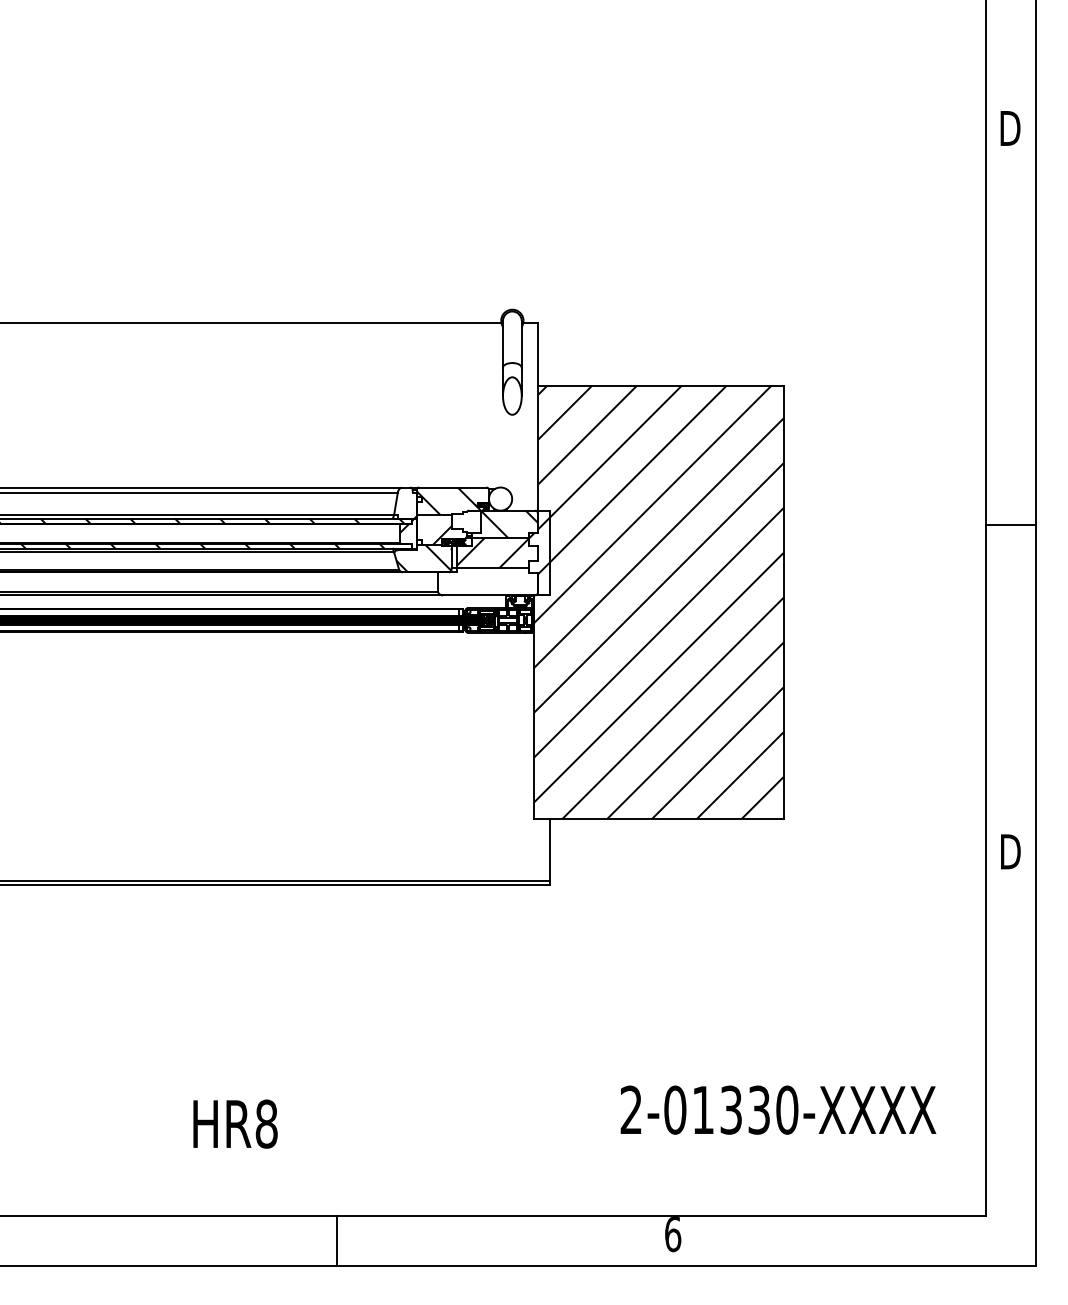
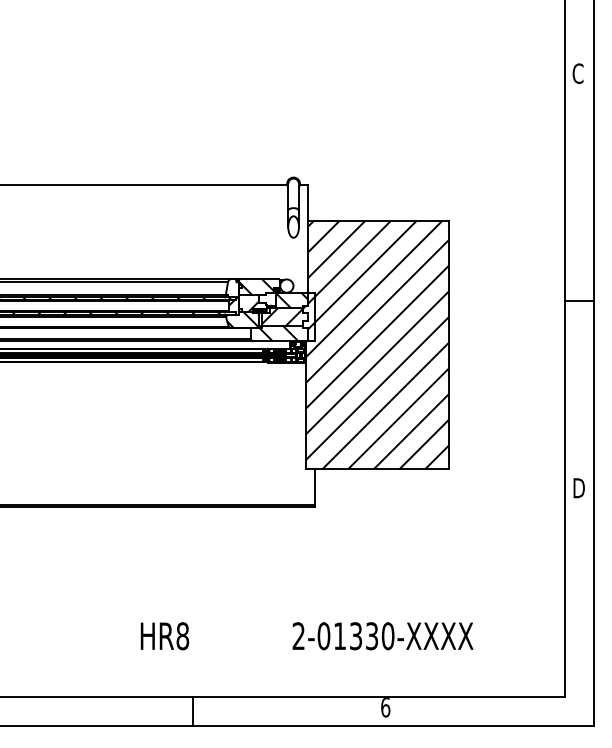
text: (1009, 128) -> (578, 73), D -> C
hatch: (486, 581) -> (278, 333), added
text: (777, 1110) -> (382, 636), moved
text: (234, 1124) -> (164, 636), moved

